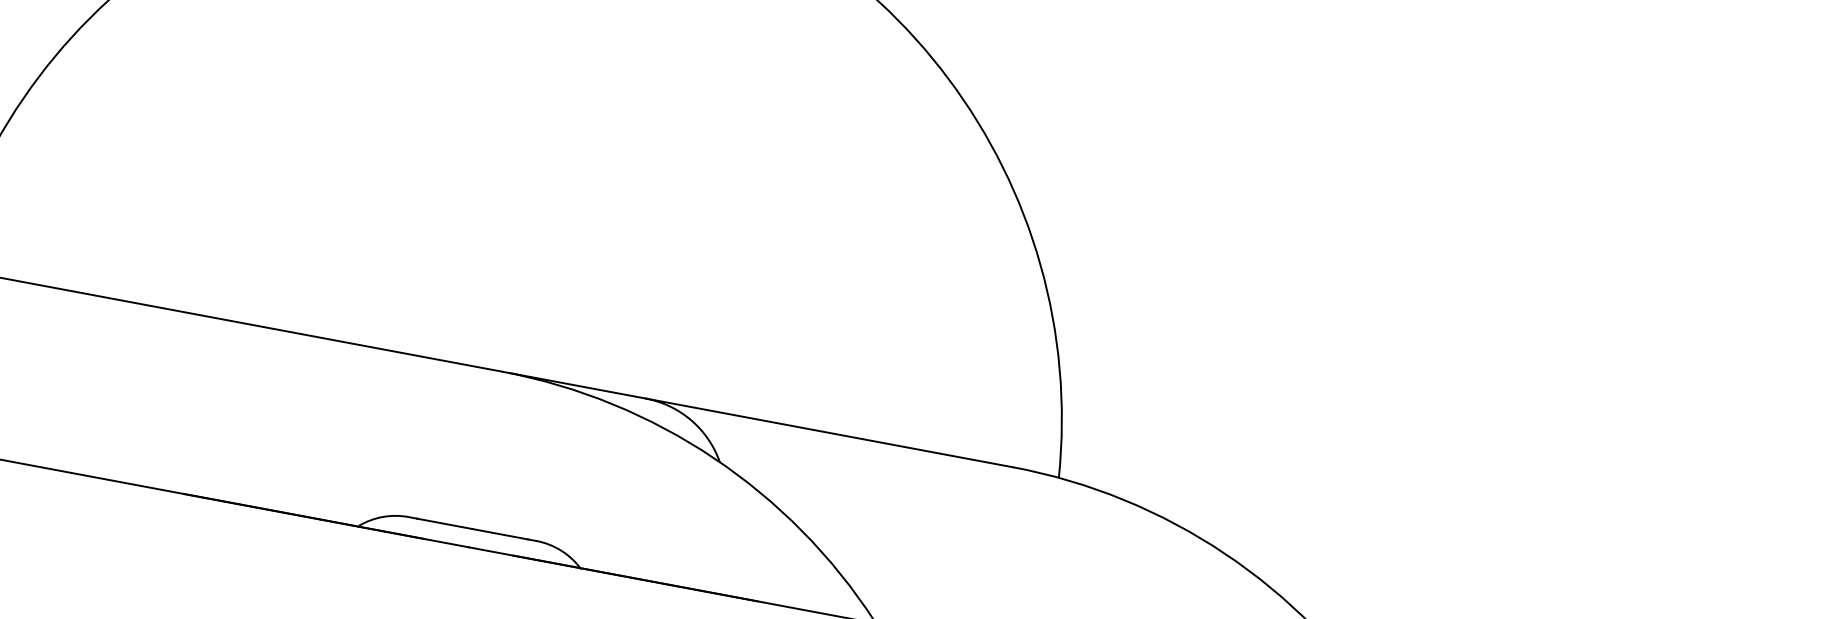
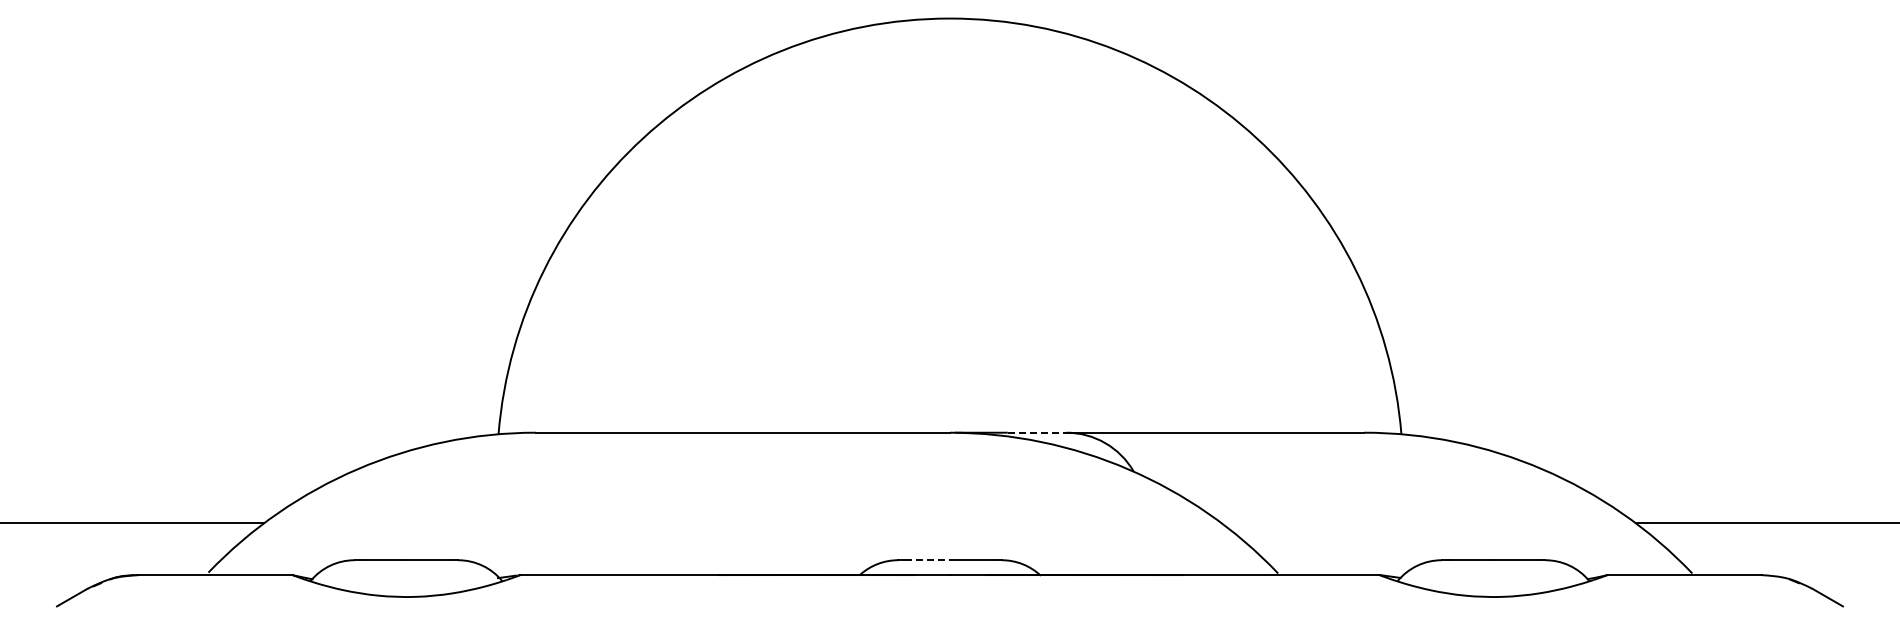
line: (610, 391) -> (1037, 432), solid -> dashed
line: (445, 524) -> (928, 560), solid -> dashed

